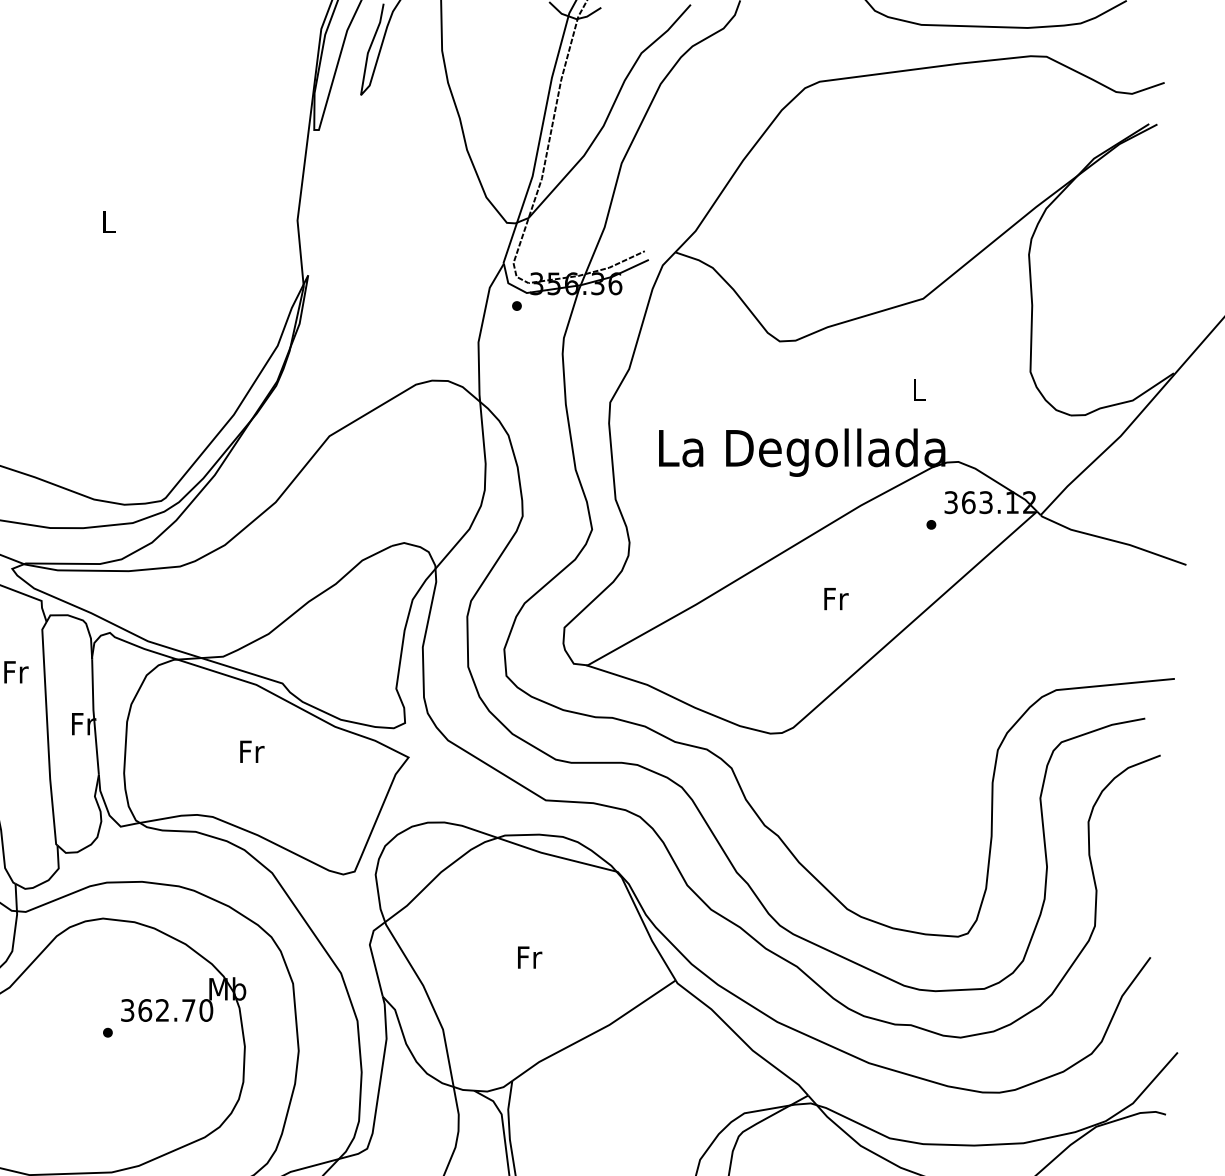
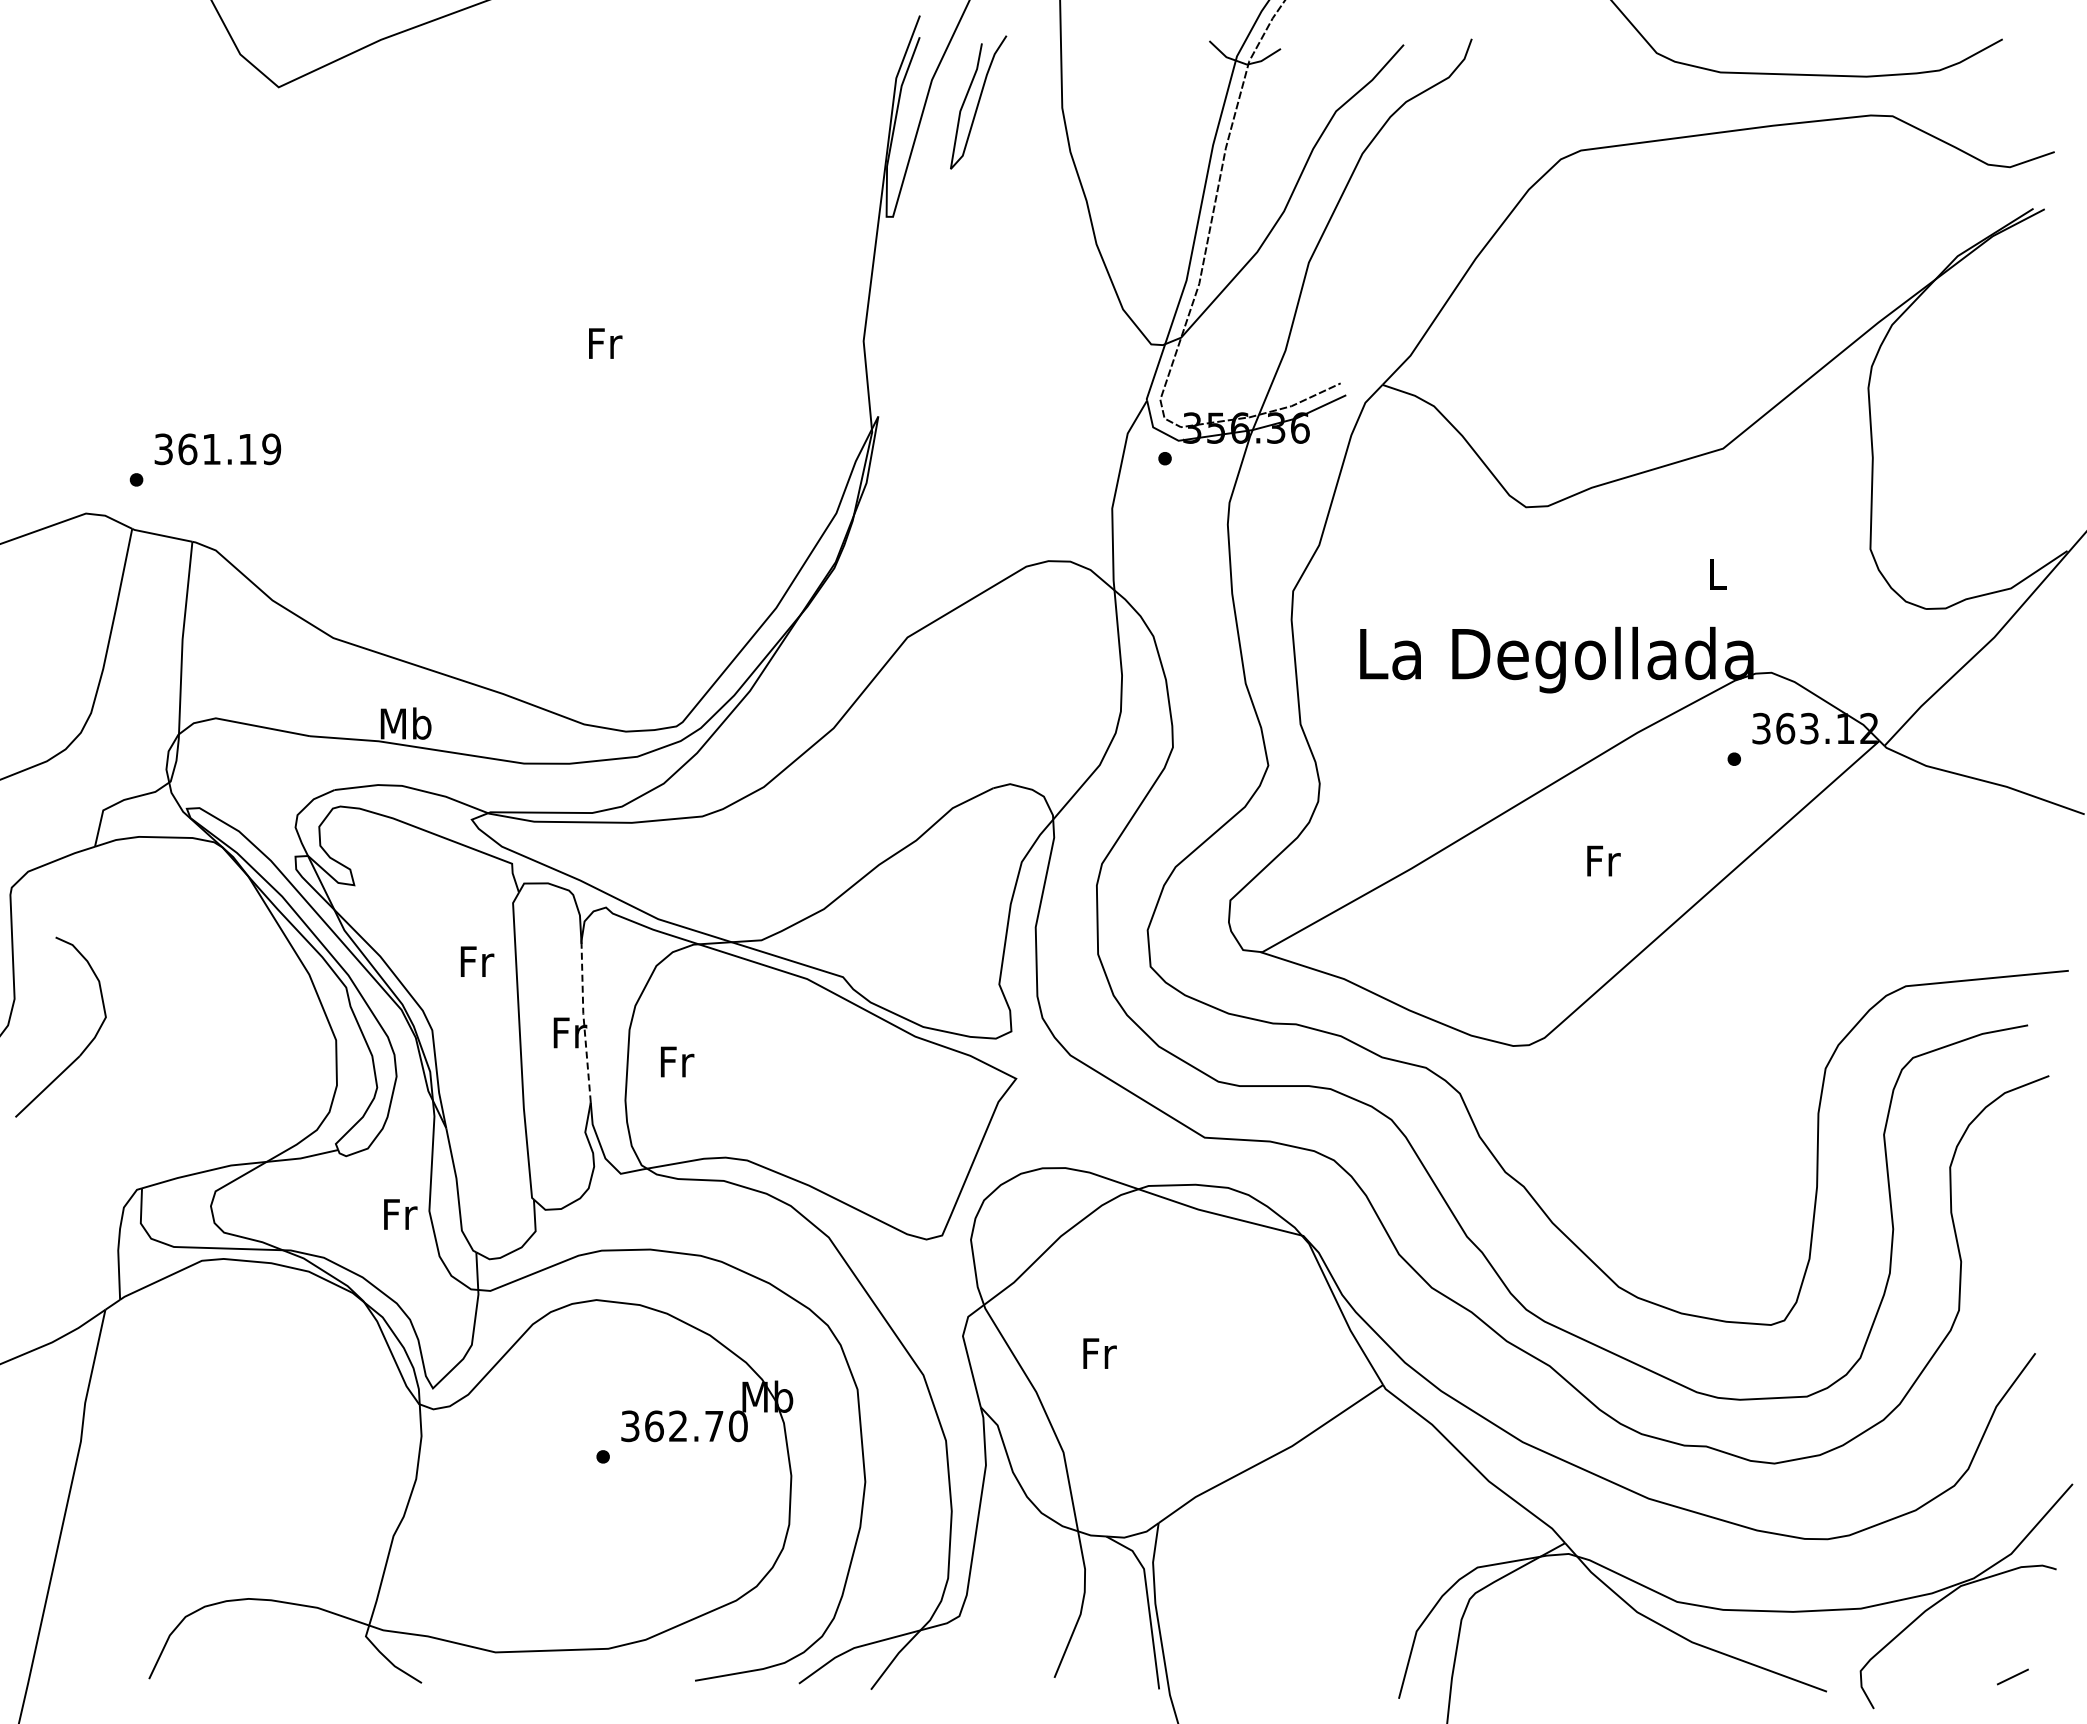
text: (109, 222) -> (605, 343), L -> Fr
line: (94, 716) -> (584, 1022), solid -> dashed
text: (252, 751) -> (677, 1061), moved
text: (529, 957) -> (1099, 1353), moved

